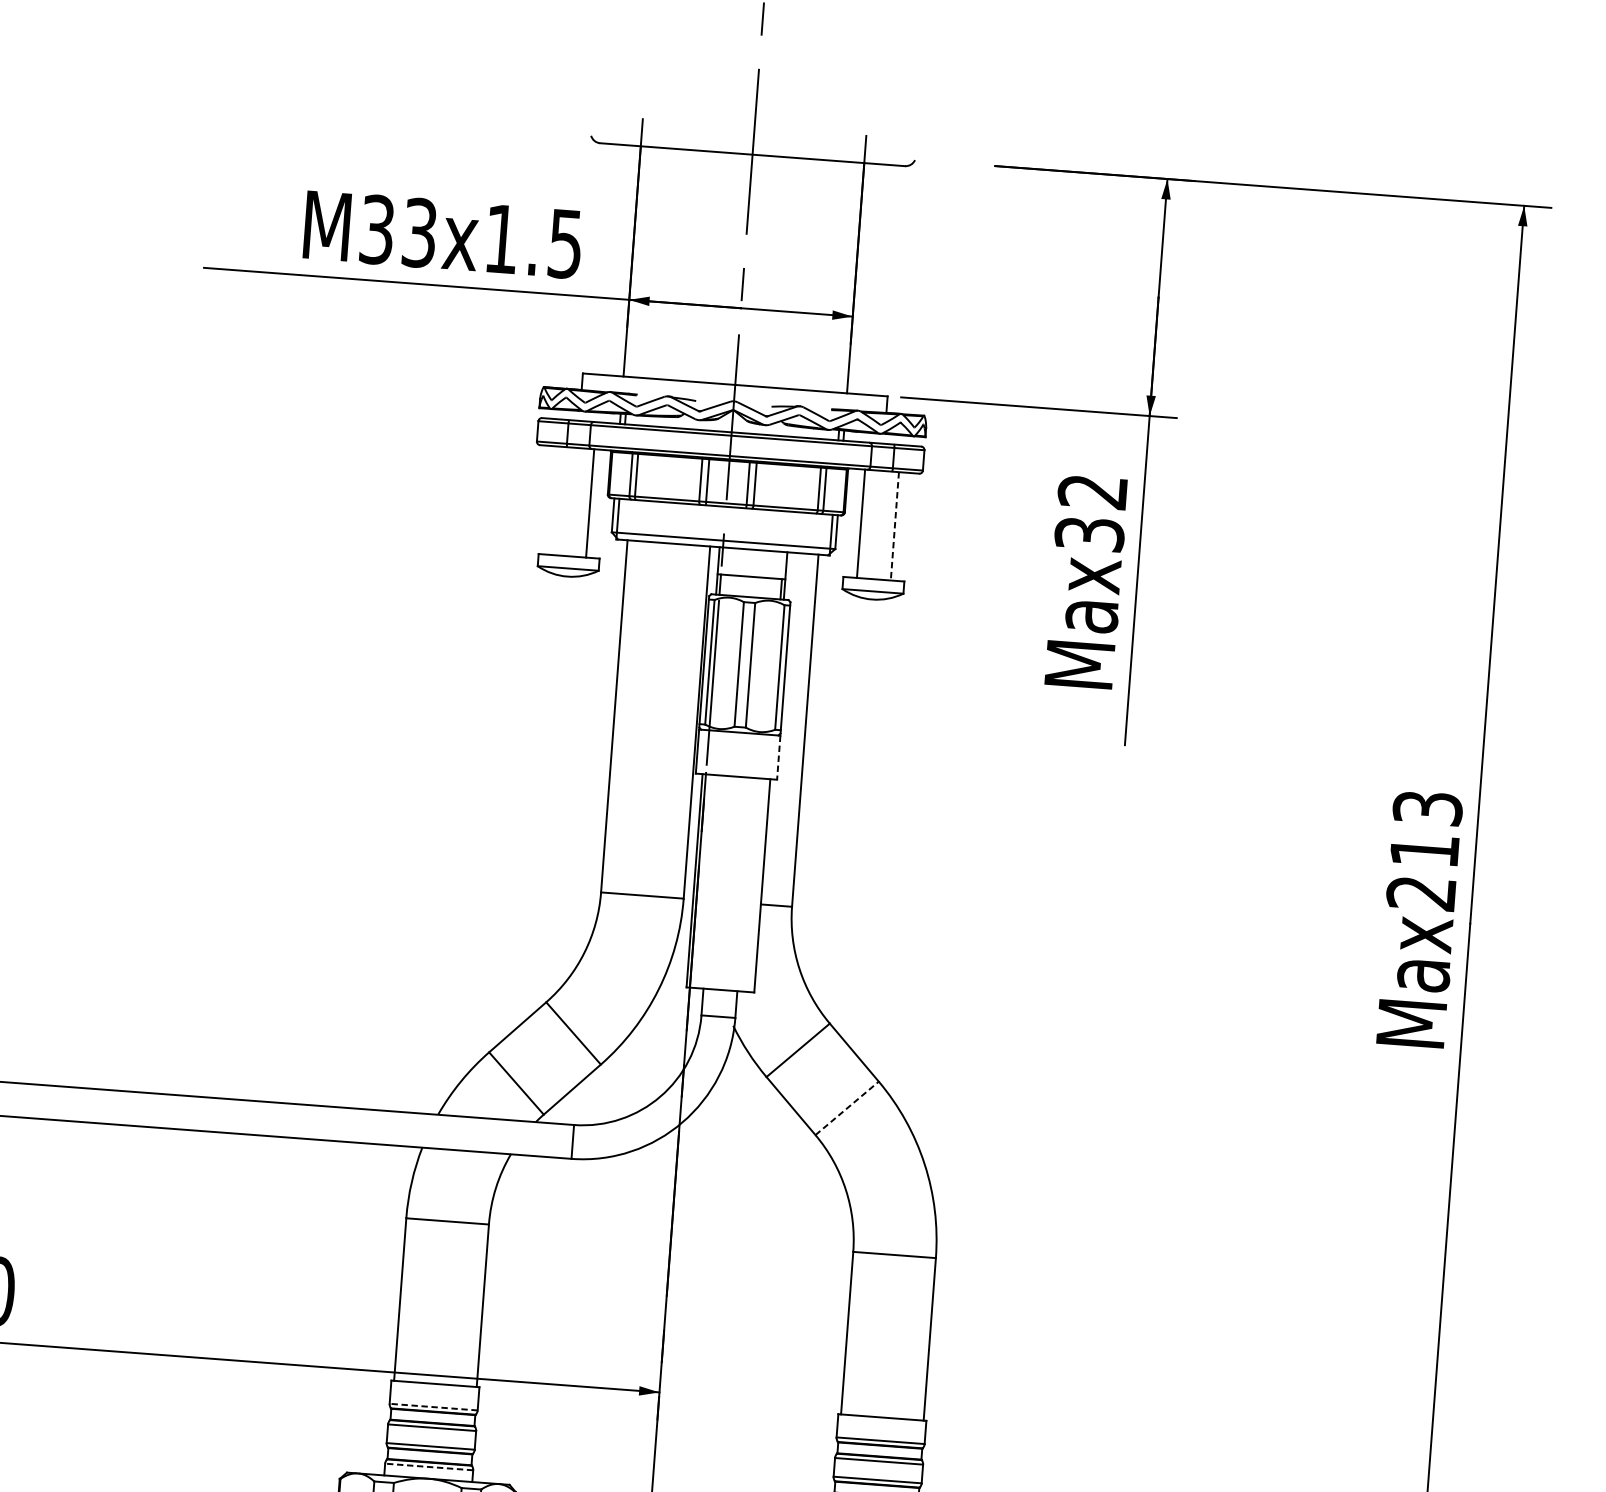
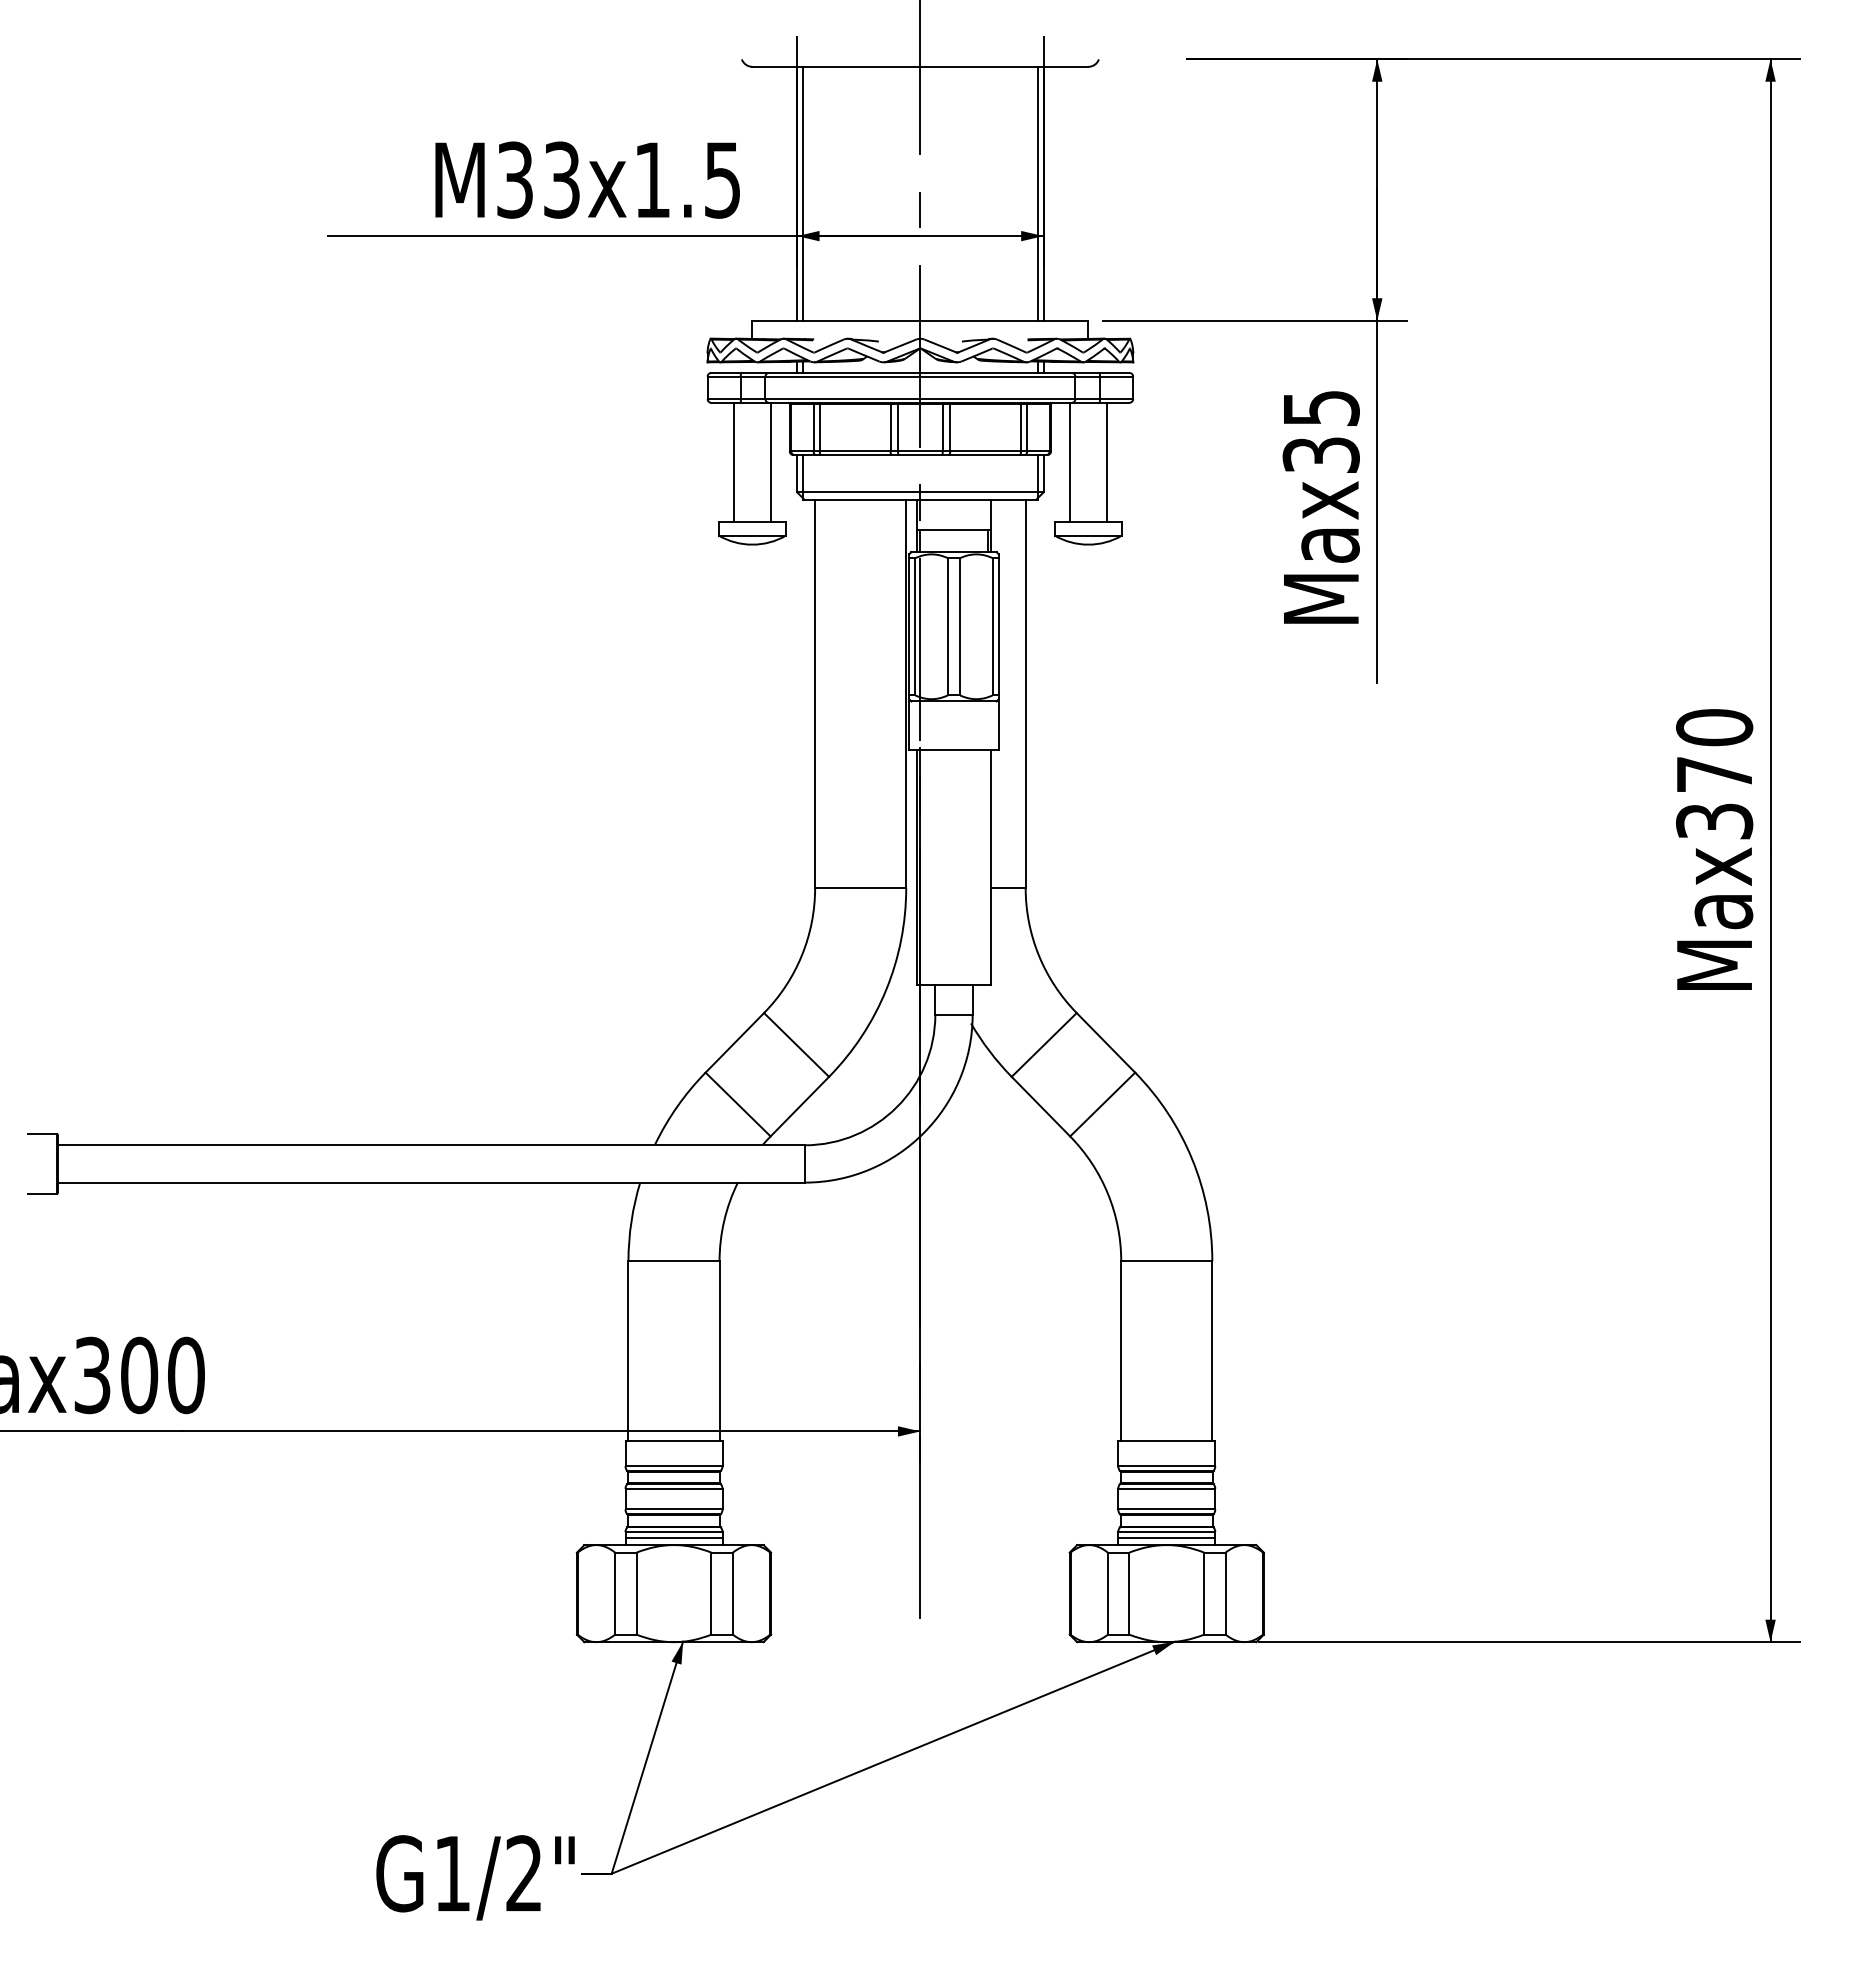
line: (637, 261) -> (802, 193), added
line: (850, 277) -> (1037, 193), added
text: (1092, 491) -> (1320, 408), Max32 -> Max35
line: (556, 500) -> (733, 462), added
line: (895, 526) -> (1107, 462), dashed -> solid
line: (778, 758) -> (998, 726), dashed -> solid
text: (1424, 850) -> (1714, 774), Max213 -> Max370
line: (846, 1108) -> (1102, 1104), dashed -> solid
line: (434, 1407) -> (674, 1466), dashed -> solid
line: (429, 1467) -> (674, 1532), dashed -> solid
line: (428, 1471) -> (673, 1537), added

